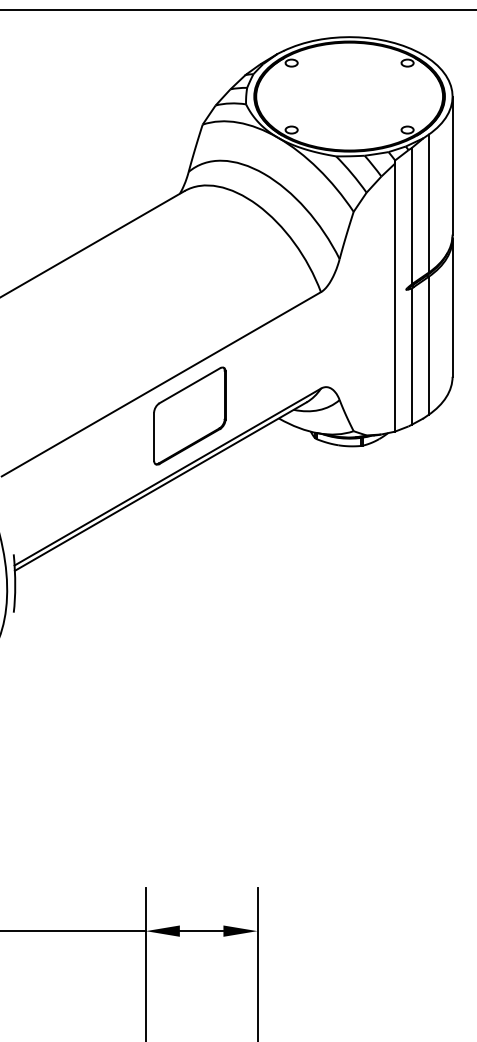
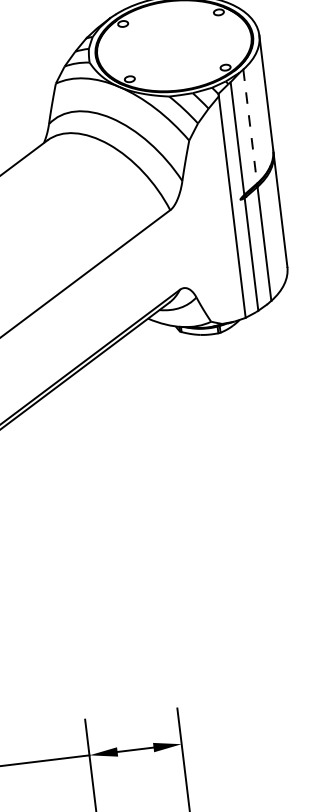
line: (428, 204) -> (250, 127), solid -> dashed
part: (189, 415) -> (74, 325), removed

